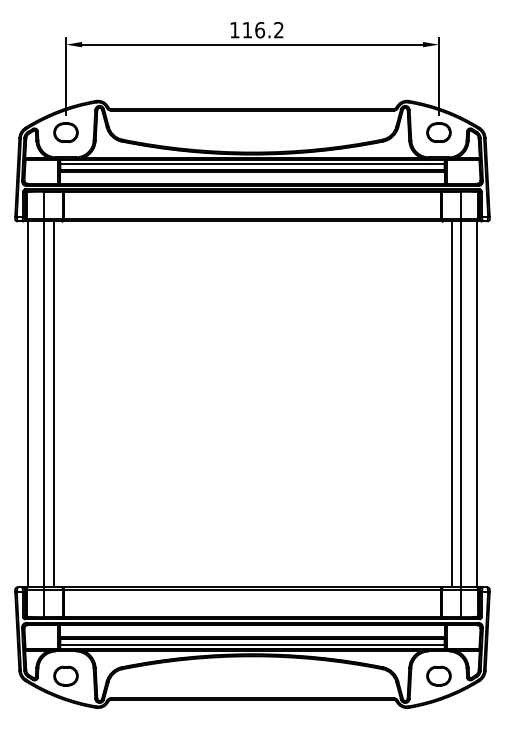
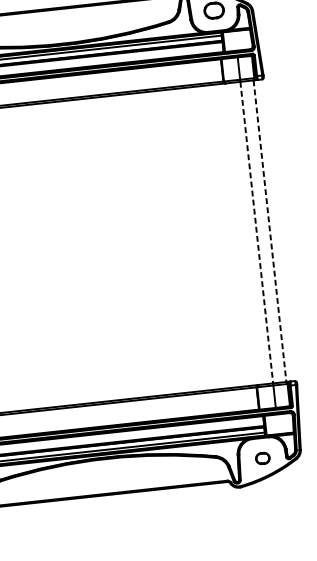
line: (451, 404) -> (248, 233), removed
line: (461, 404) -> (257, 232), solid -> dashed
line: (477, 404) -> (270, 231), solid -> dashed
part: (438, 675) -> (262, 458), size x0.7

